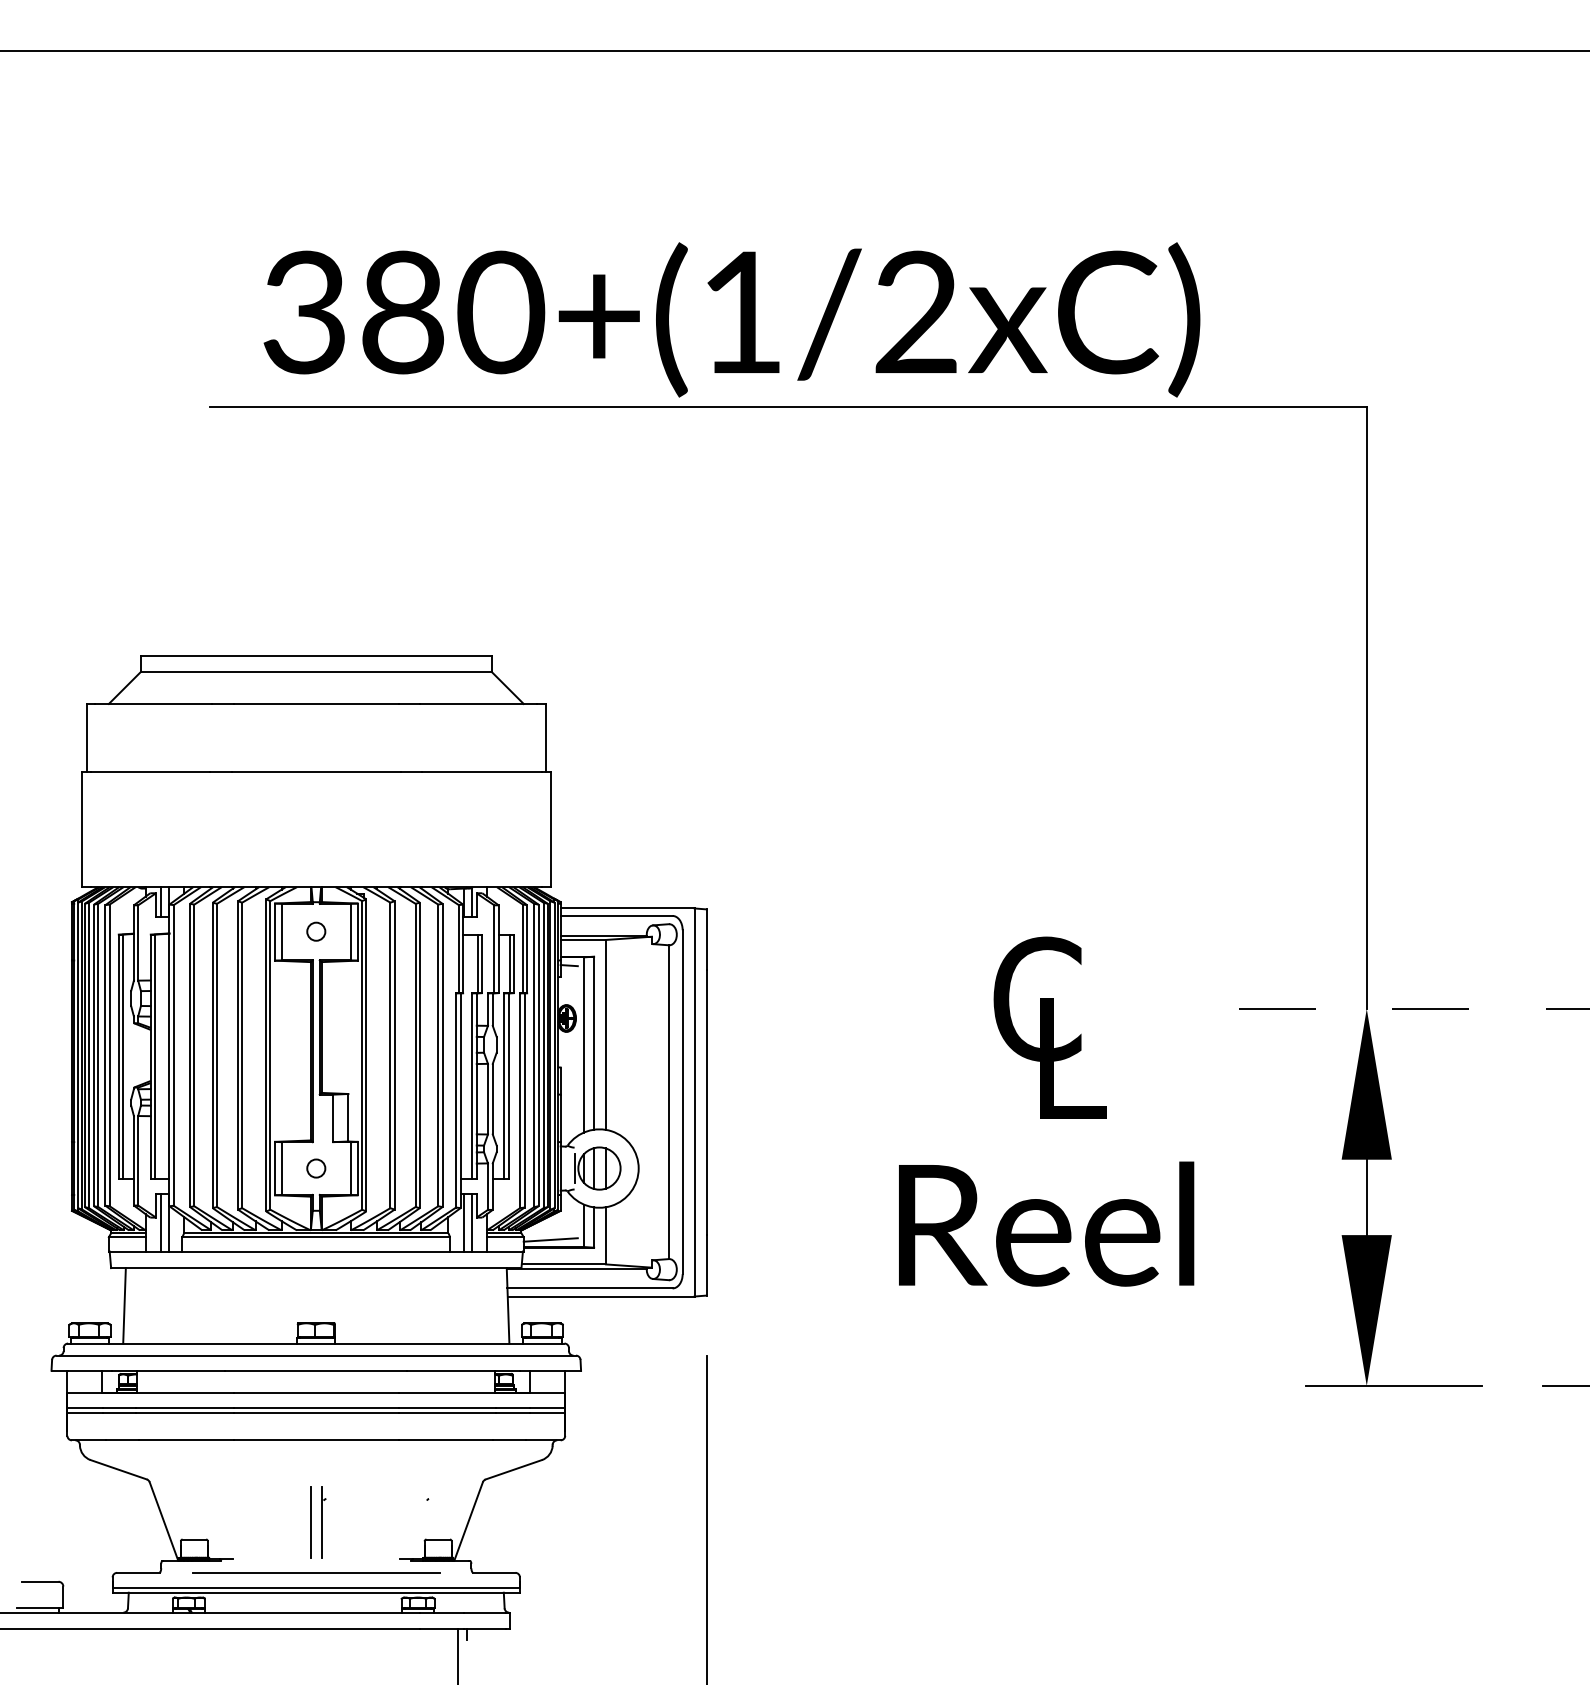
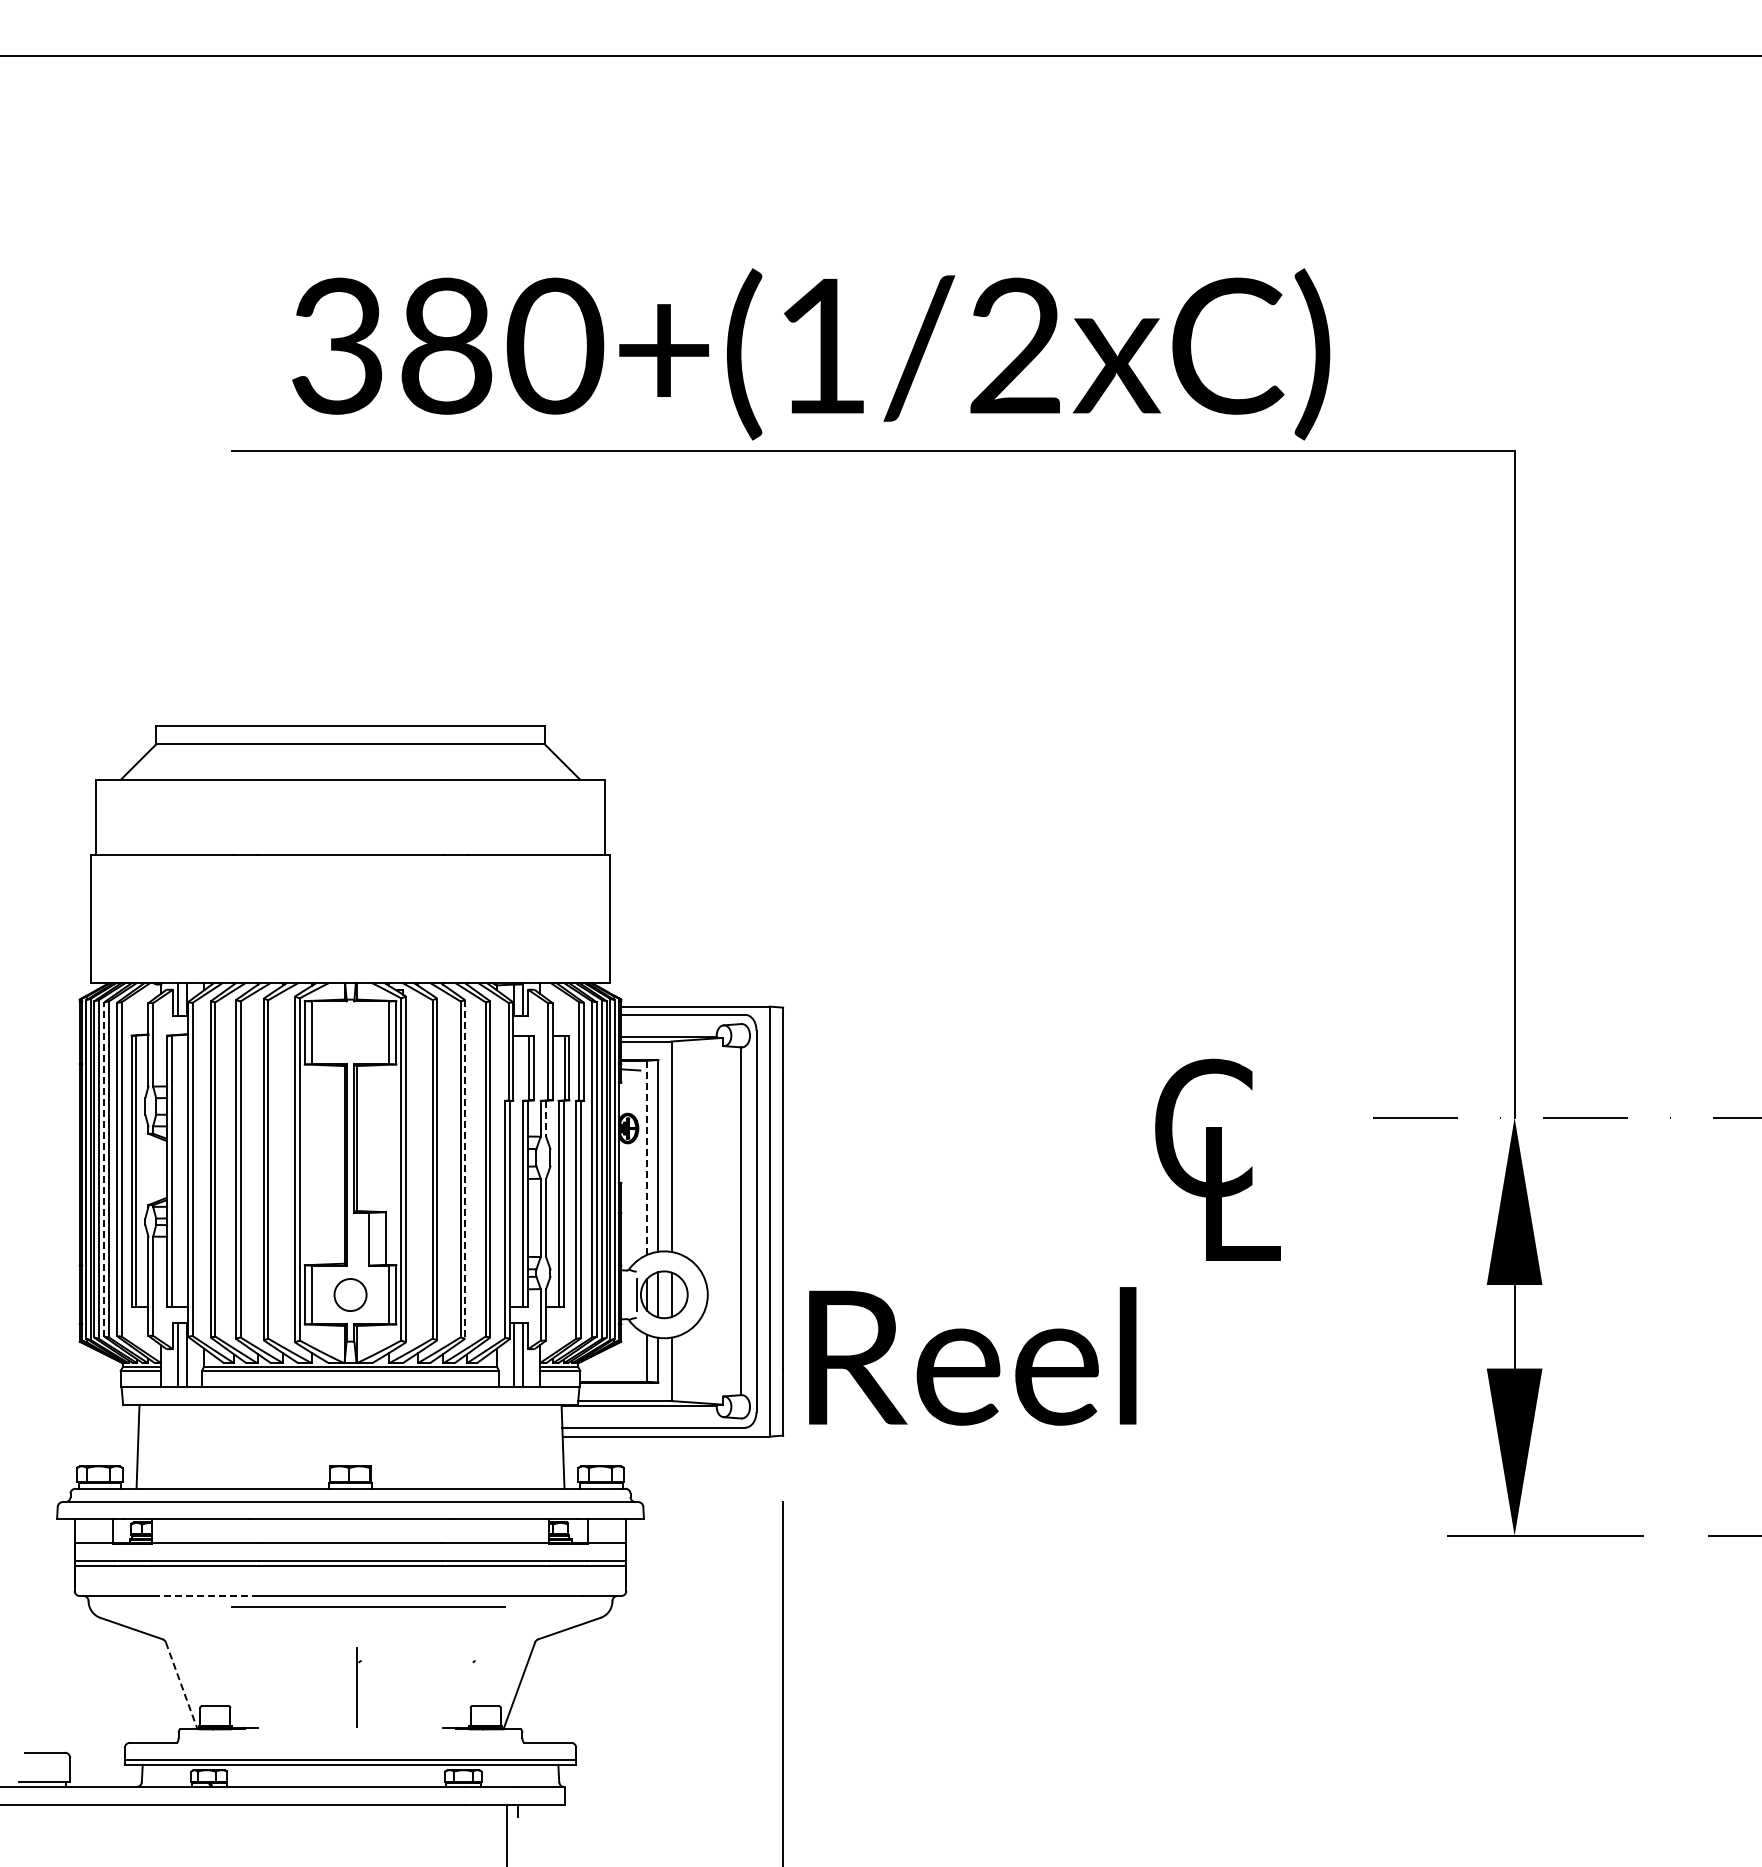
circle: (316, 931) -> (350, 1032), removed
line: (493, 1009) -> (546, 1118), solid -> dashed
text: (1049, 1027) -> (1217, 1159), moved
line: (584, 1045) -> (647, 1158), solid -> dashed
line: (94, 1054) -> (104, 1168), solid -> dashed
line: (420, 1055) -> (465, 1169), solid -> dashed
circle: (316, 1168) -> (350, 1294), size x1.6
text: (1046, 1224) -> (972, 1356), moved
line: (550, 1239) -> (610, 1373), removed
line: (186, 1440) -> (206, 1596), solid -> dashed
line: (163, 1522) -> (181, 1686), solid -> dashed
line: (310, 1522) -> (344, 1687), removed
line: (316, 1572) -> (368, 1606), moved

